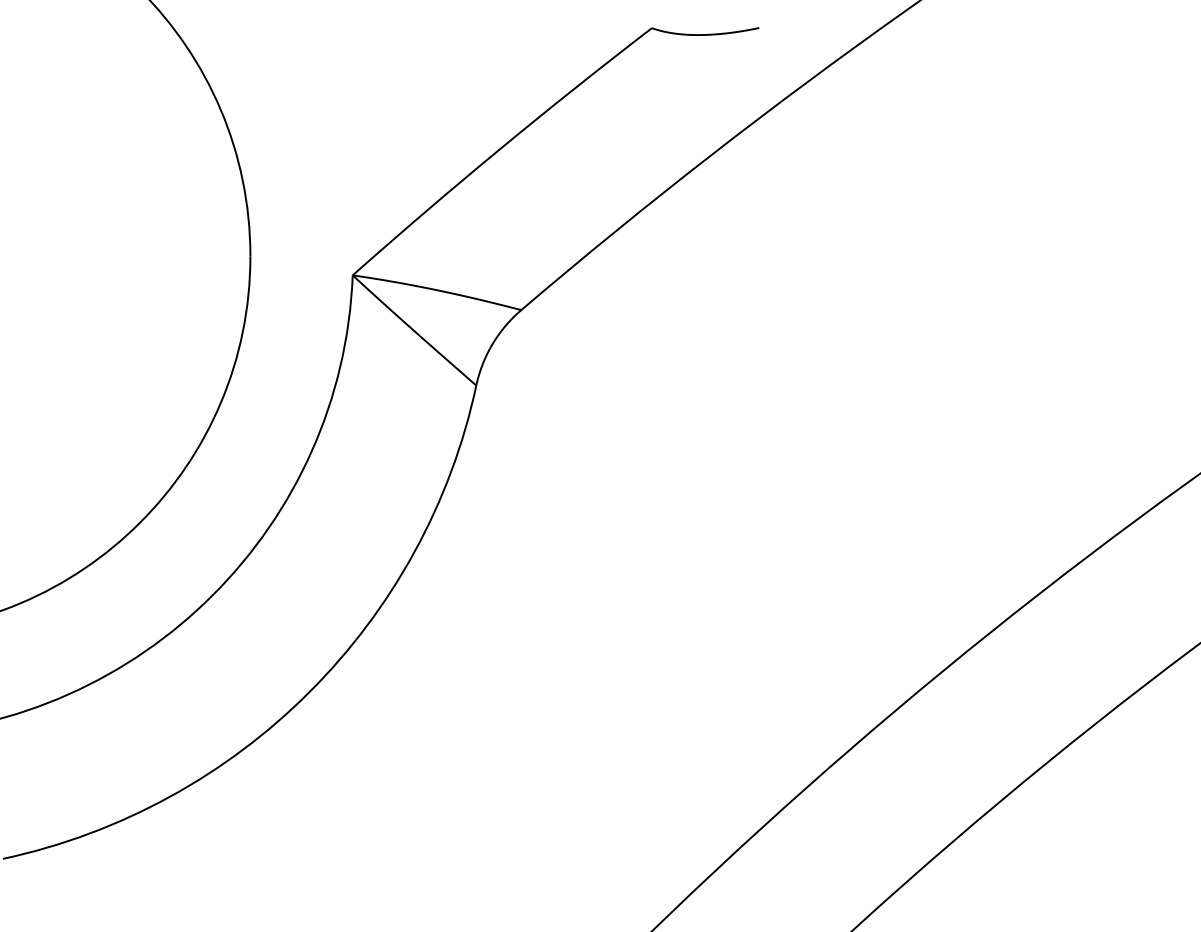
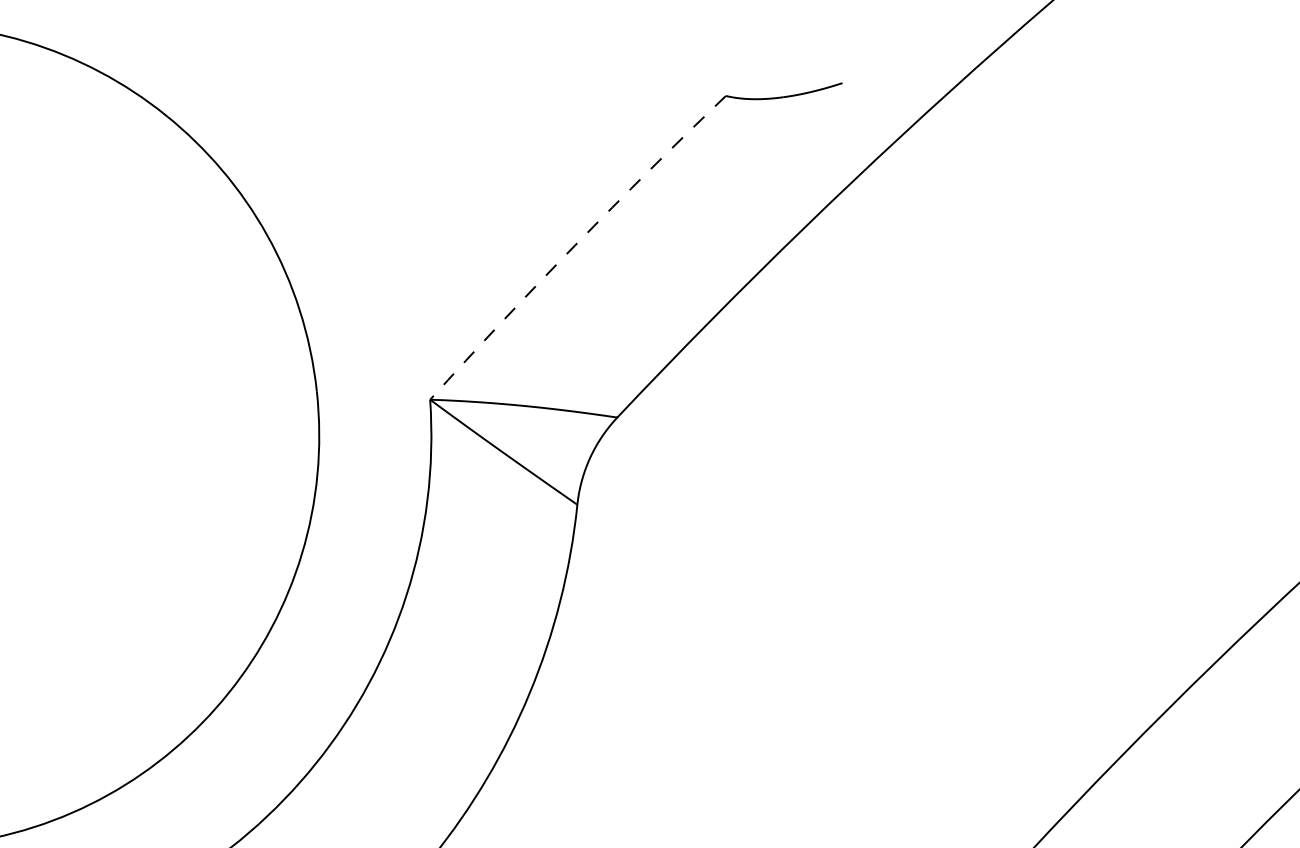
arc: (500, 149) -> (575, 245), solid -> dashed

